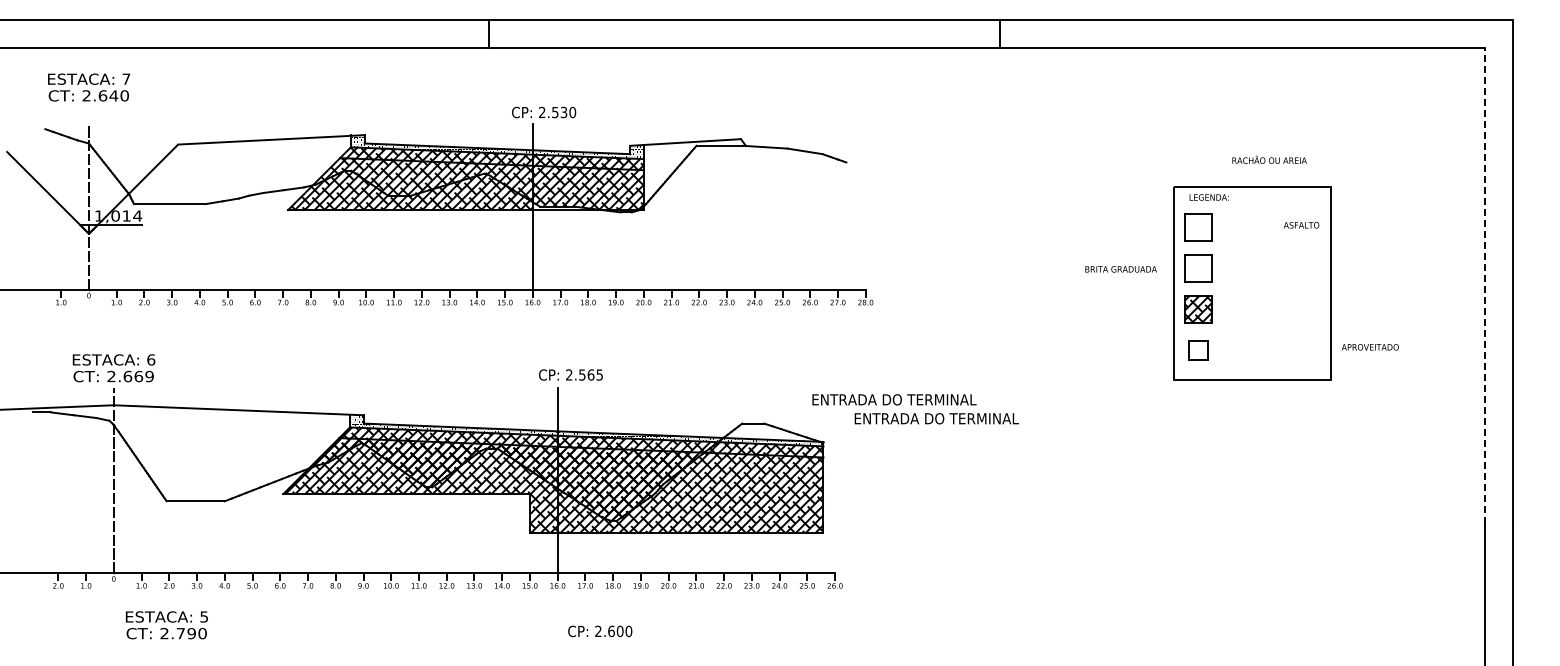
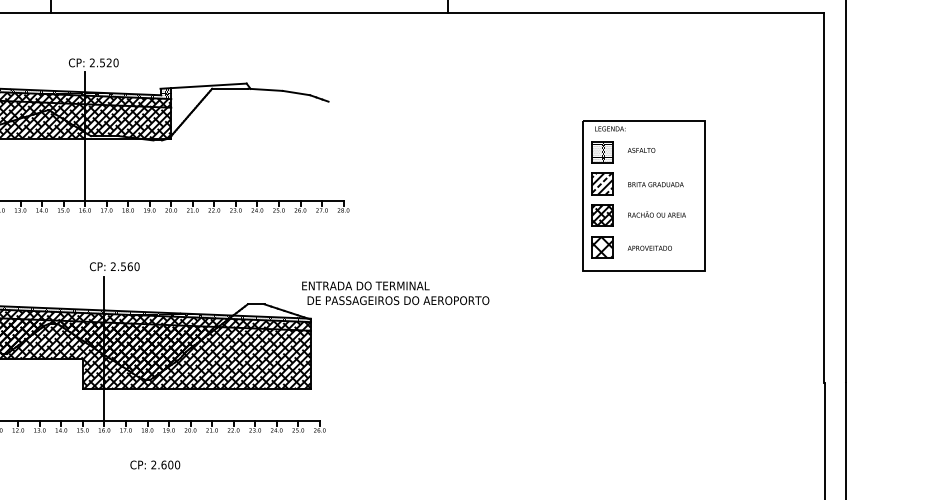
text: (563, 112) -> (108, 62), 2.530 -> 2.520
text: (1269, 159) -> (657, 214), moved
text: (1301, 225) -> (641, 150), moved
hatch: (1198, 227) -> (601, 152), added
hatch: (1198, 268) -> (601, 184), added
text: (1120, 269) -> (655, 184), moved
line: (1485, 285) -> (824, 197), dashed -> solid
text: (1369, 347) -> (649, 248), moved
part: (1198, 349) -> (601, 246), size x1.43
text: (599, 374) -> (136, 266), 2.565 -> 2.560
text: (936, 418) -> (398, 300), ENTRADA DO TERMINAL -> DE PASSAGEIROS DO AEROPORTO
text: (600, 631) -> (155, 465), moved

